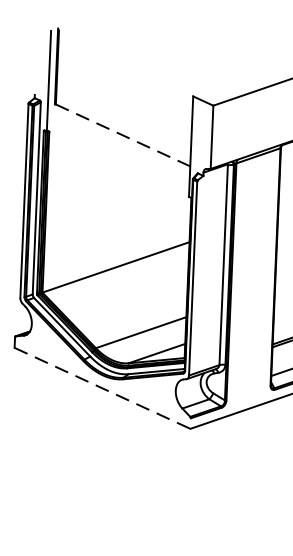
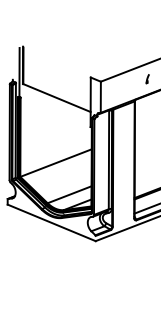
line: (124, 136) -> (57, 98), dashed -> solid
line: (102, 387) -> (51, 222), dashed -> solid

